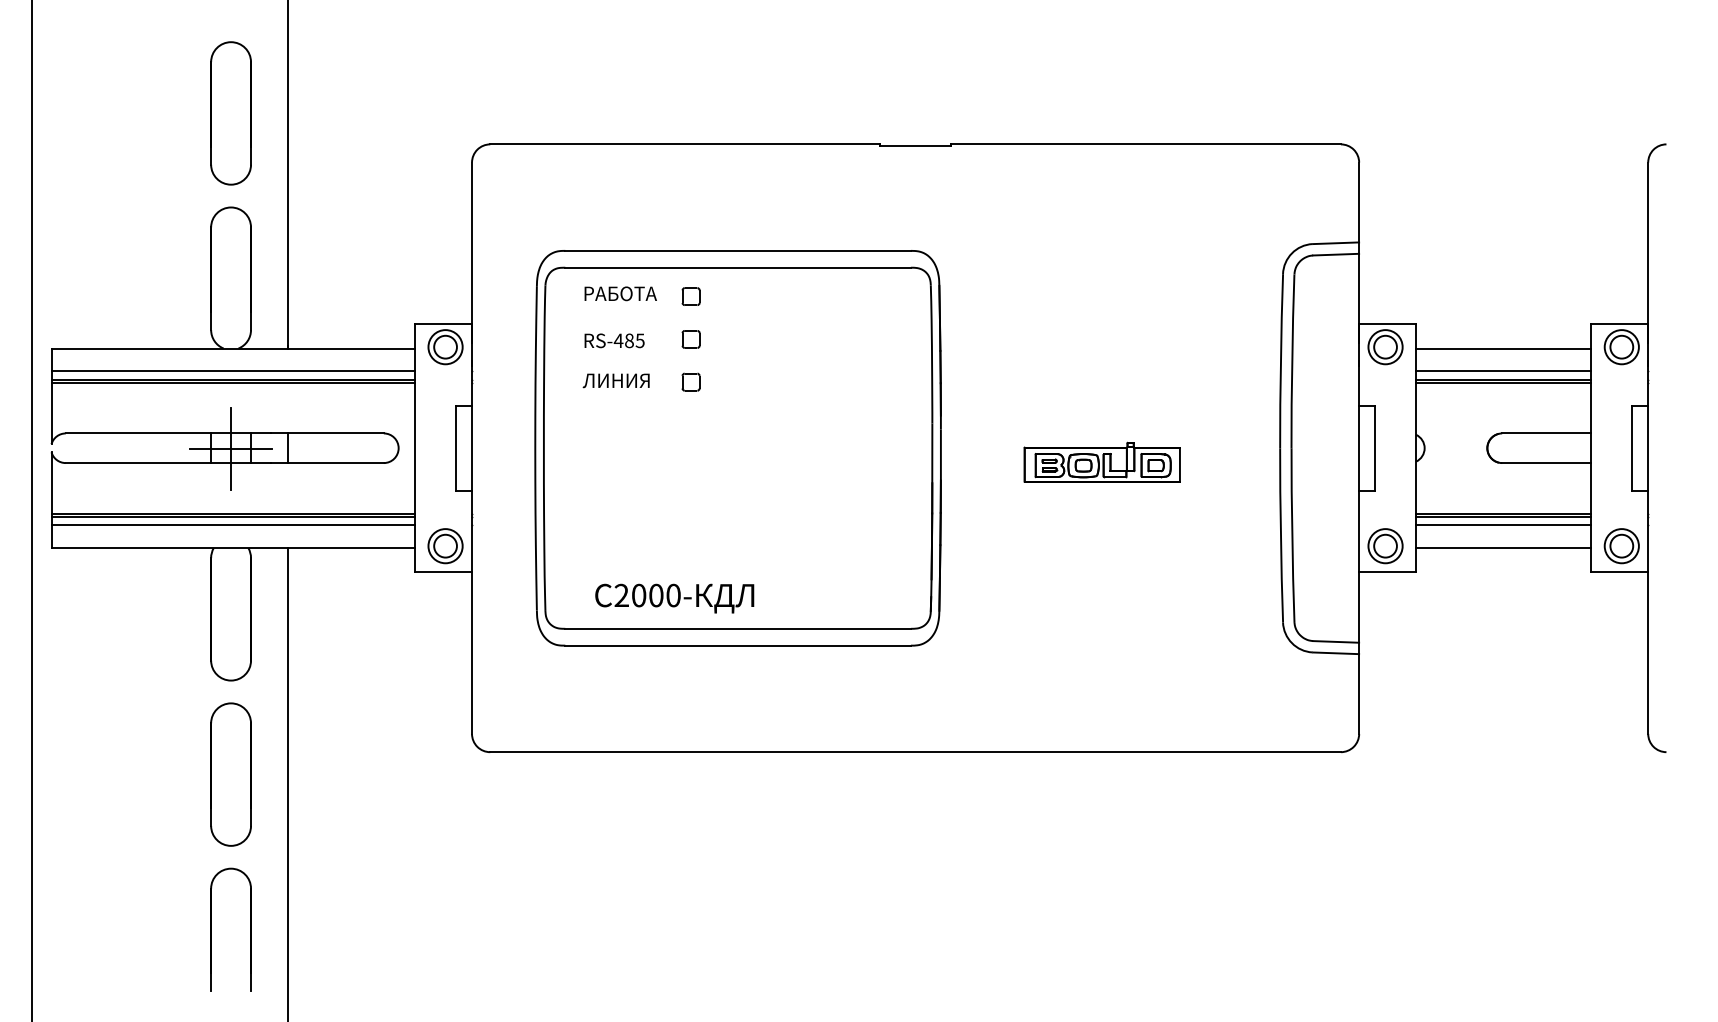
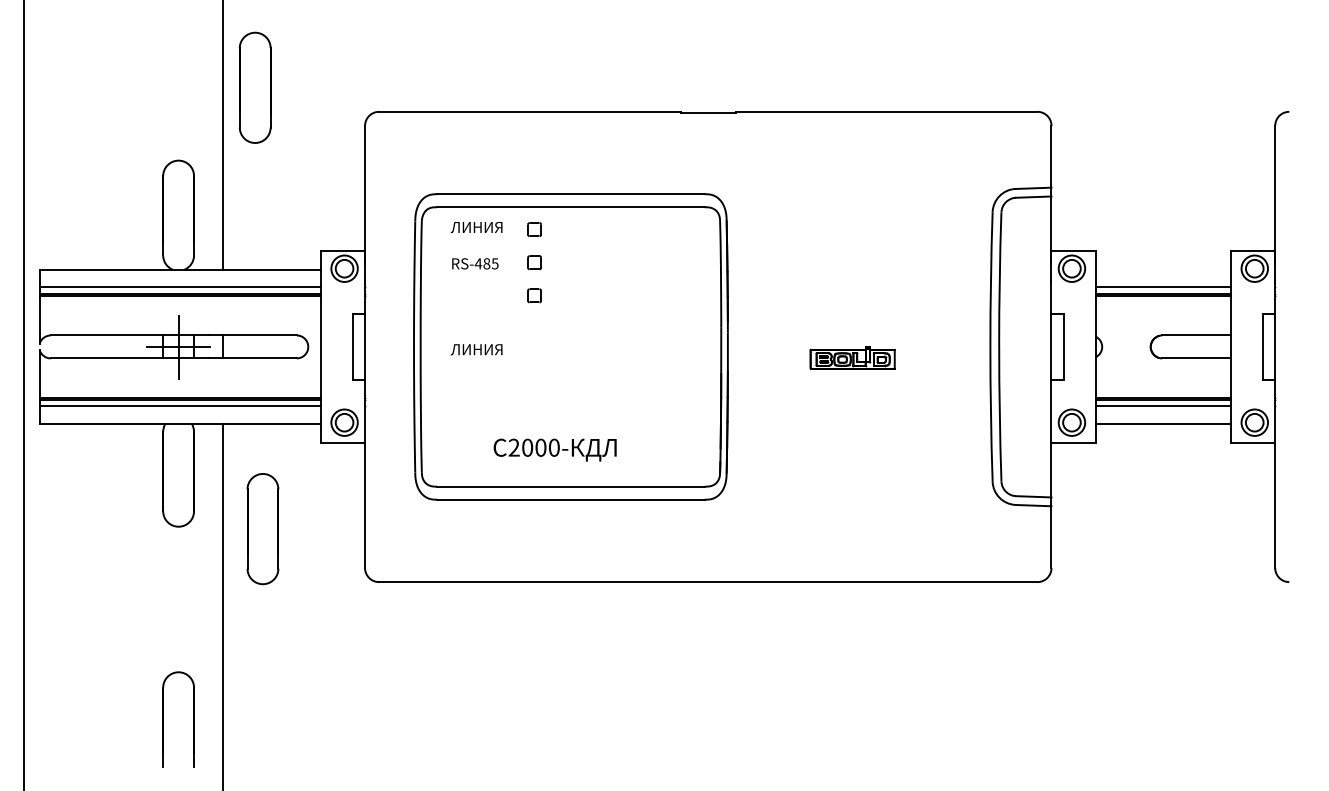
part: (230, 113) -> (254, 87), moved
text: (619, 293) -> (479, 227), РАБОТА -> ЛИНИЯ
line: (1503, 348) -> (1163, 269), removed
text: (615, 380) -> (476, 349), moved
part: (1101, 461) -> (852, 357), size x0.7
text: (674, 598) -> (555, 450), moved
part: (230, 774) -> (262, 528), moved

